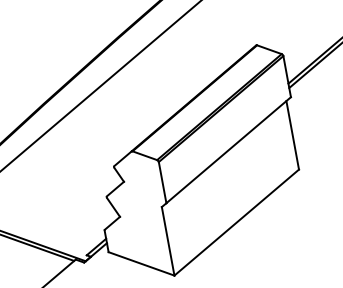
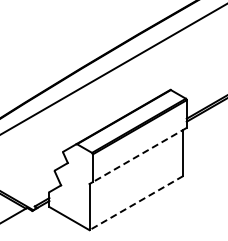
line: (228, 151) -> (139, 155), solid -> dashed
line: (236, 223) -> (136, 203), solid -> dashed

